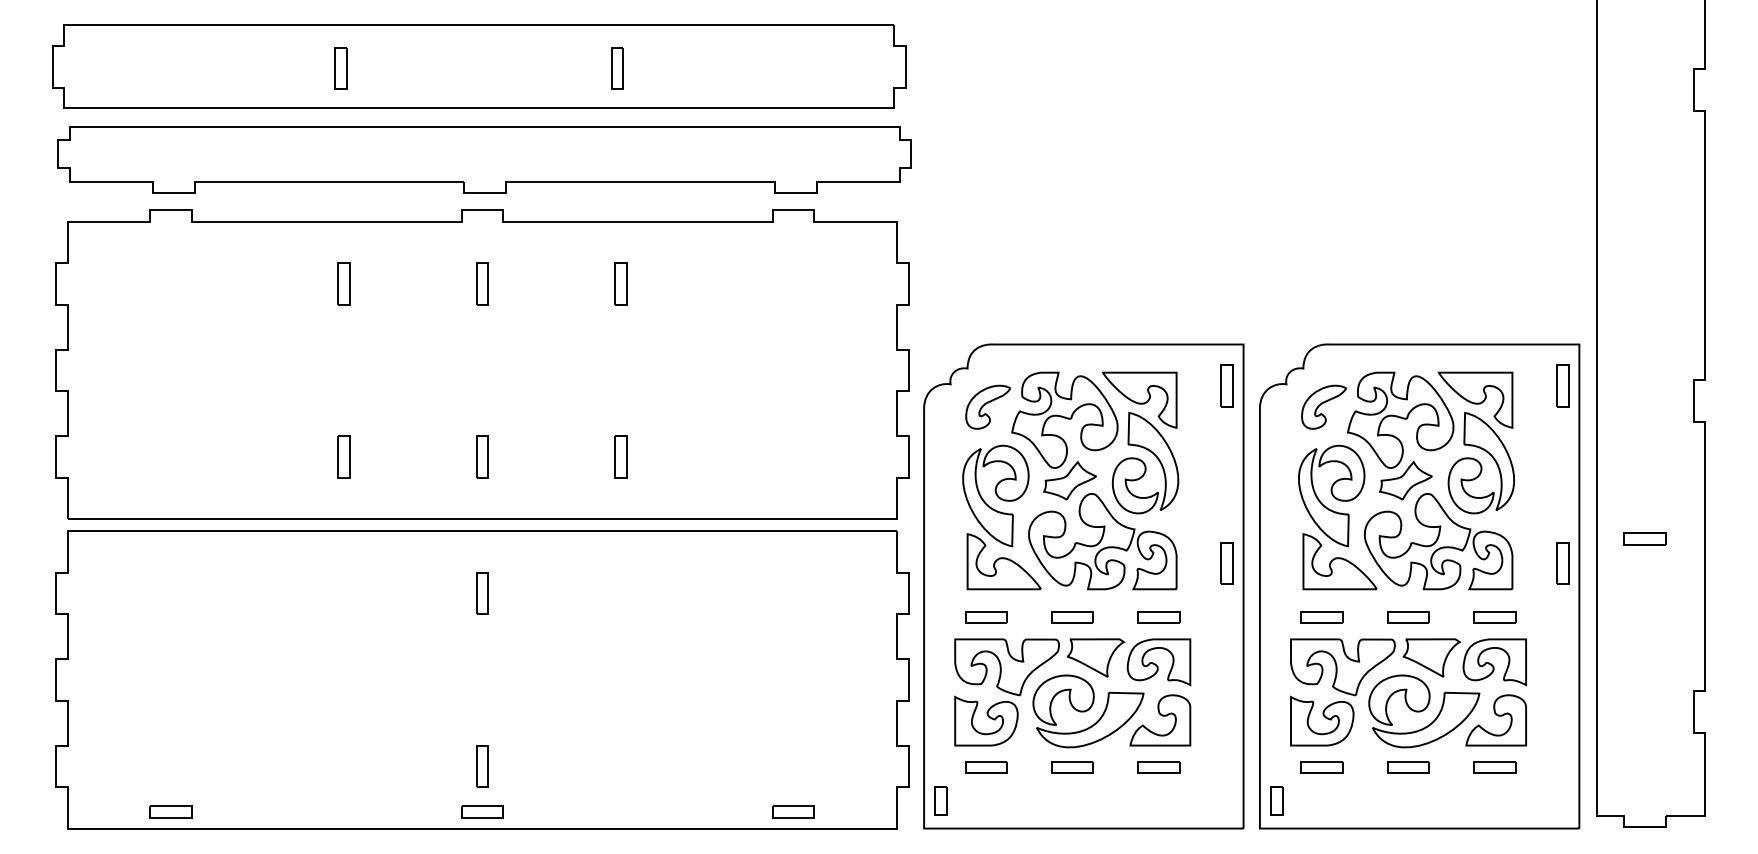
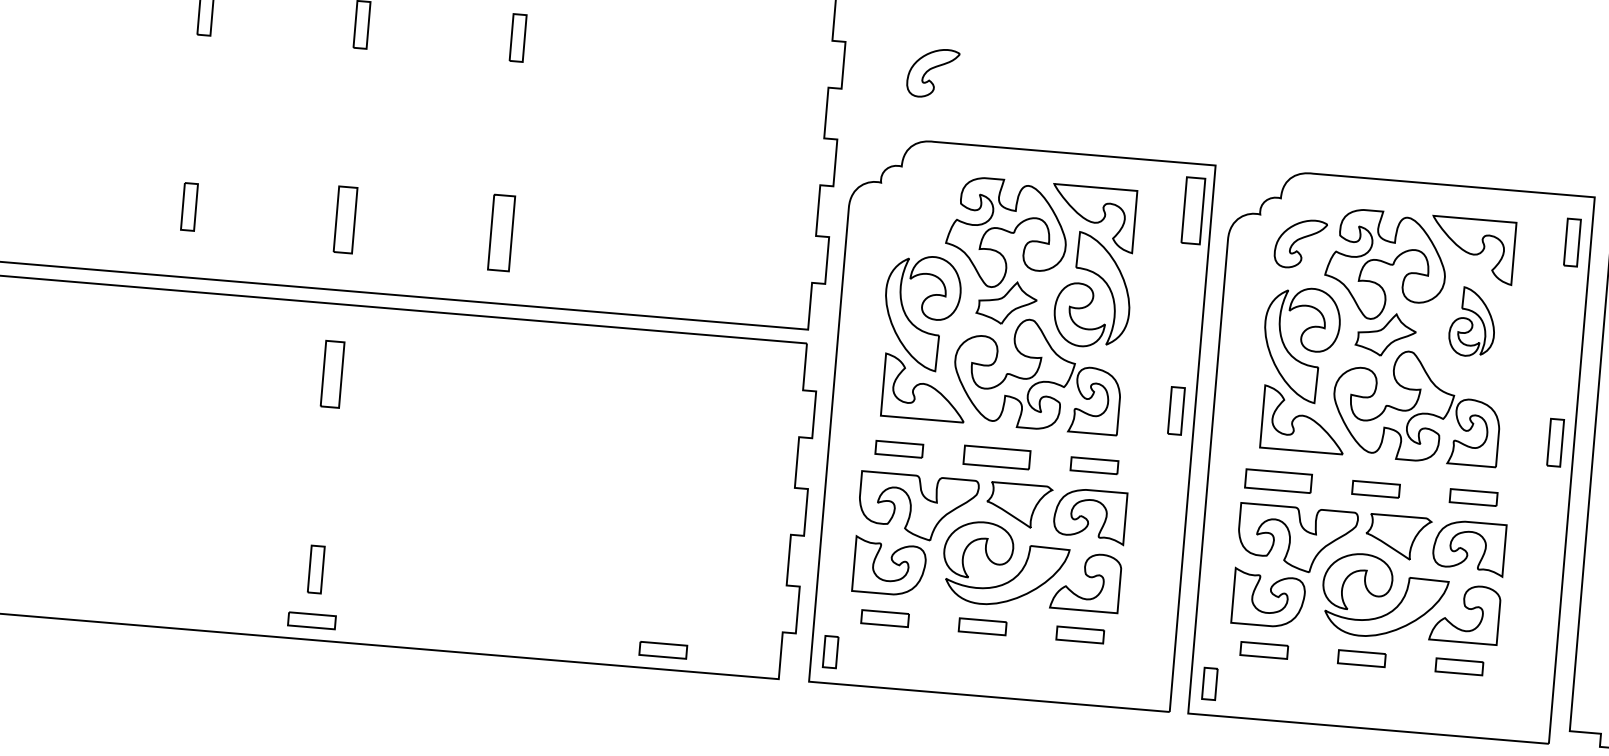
part: (1226, 385) -> (1192, 210), size x1.4
part: (987, 406) -> (932, 72), moved
part: (482, 456) -> (345, 219), size x1.4
part: (620, 456) -> (501, 232), size x1.6
part: (1480, 463) -> (1471, 322), size x0.6
part: (482, 593) -> (332, 374), size x1.4
part: (1072, 617) -> (996, 457), size x1.4
part: (1321, 617) -> (1277, 481), size x1.4

